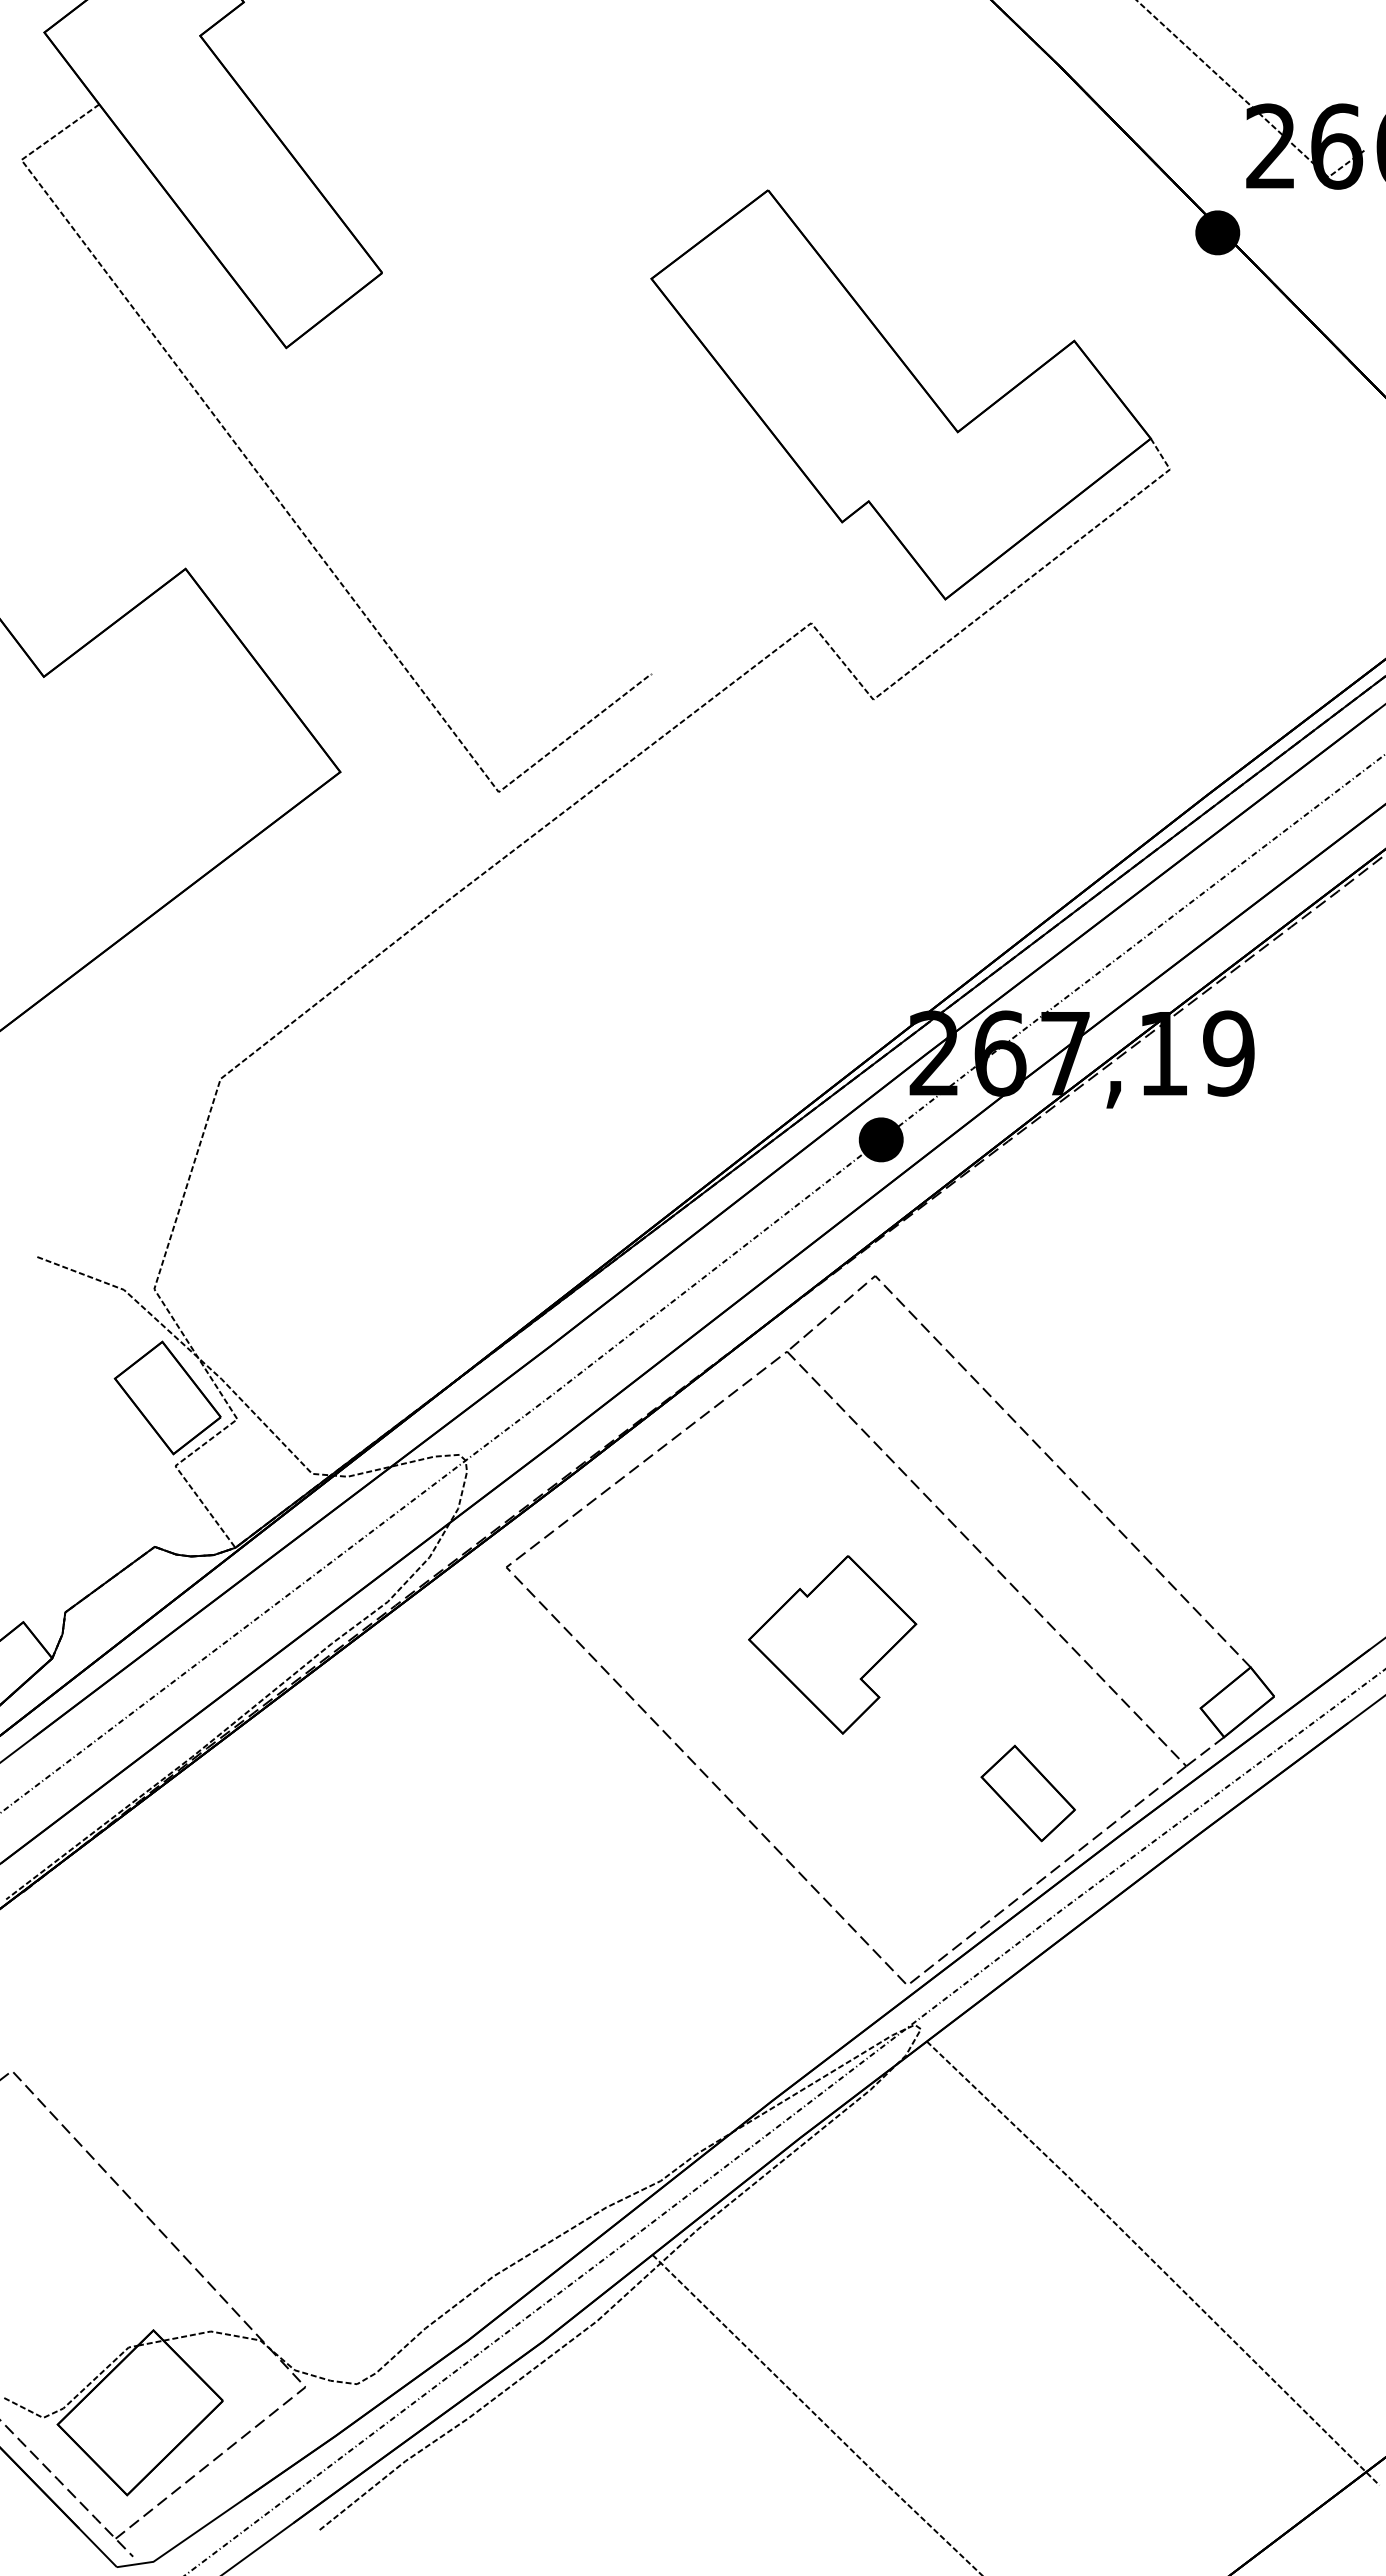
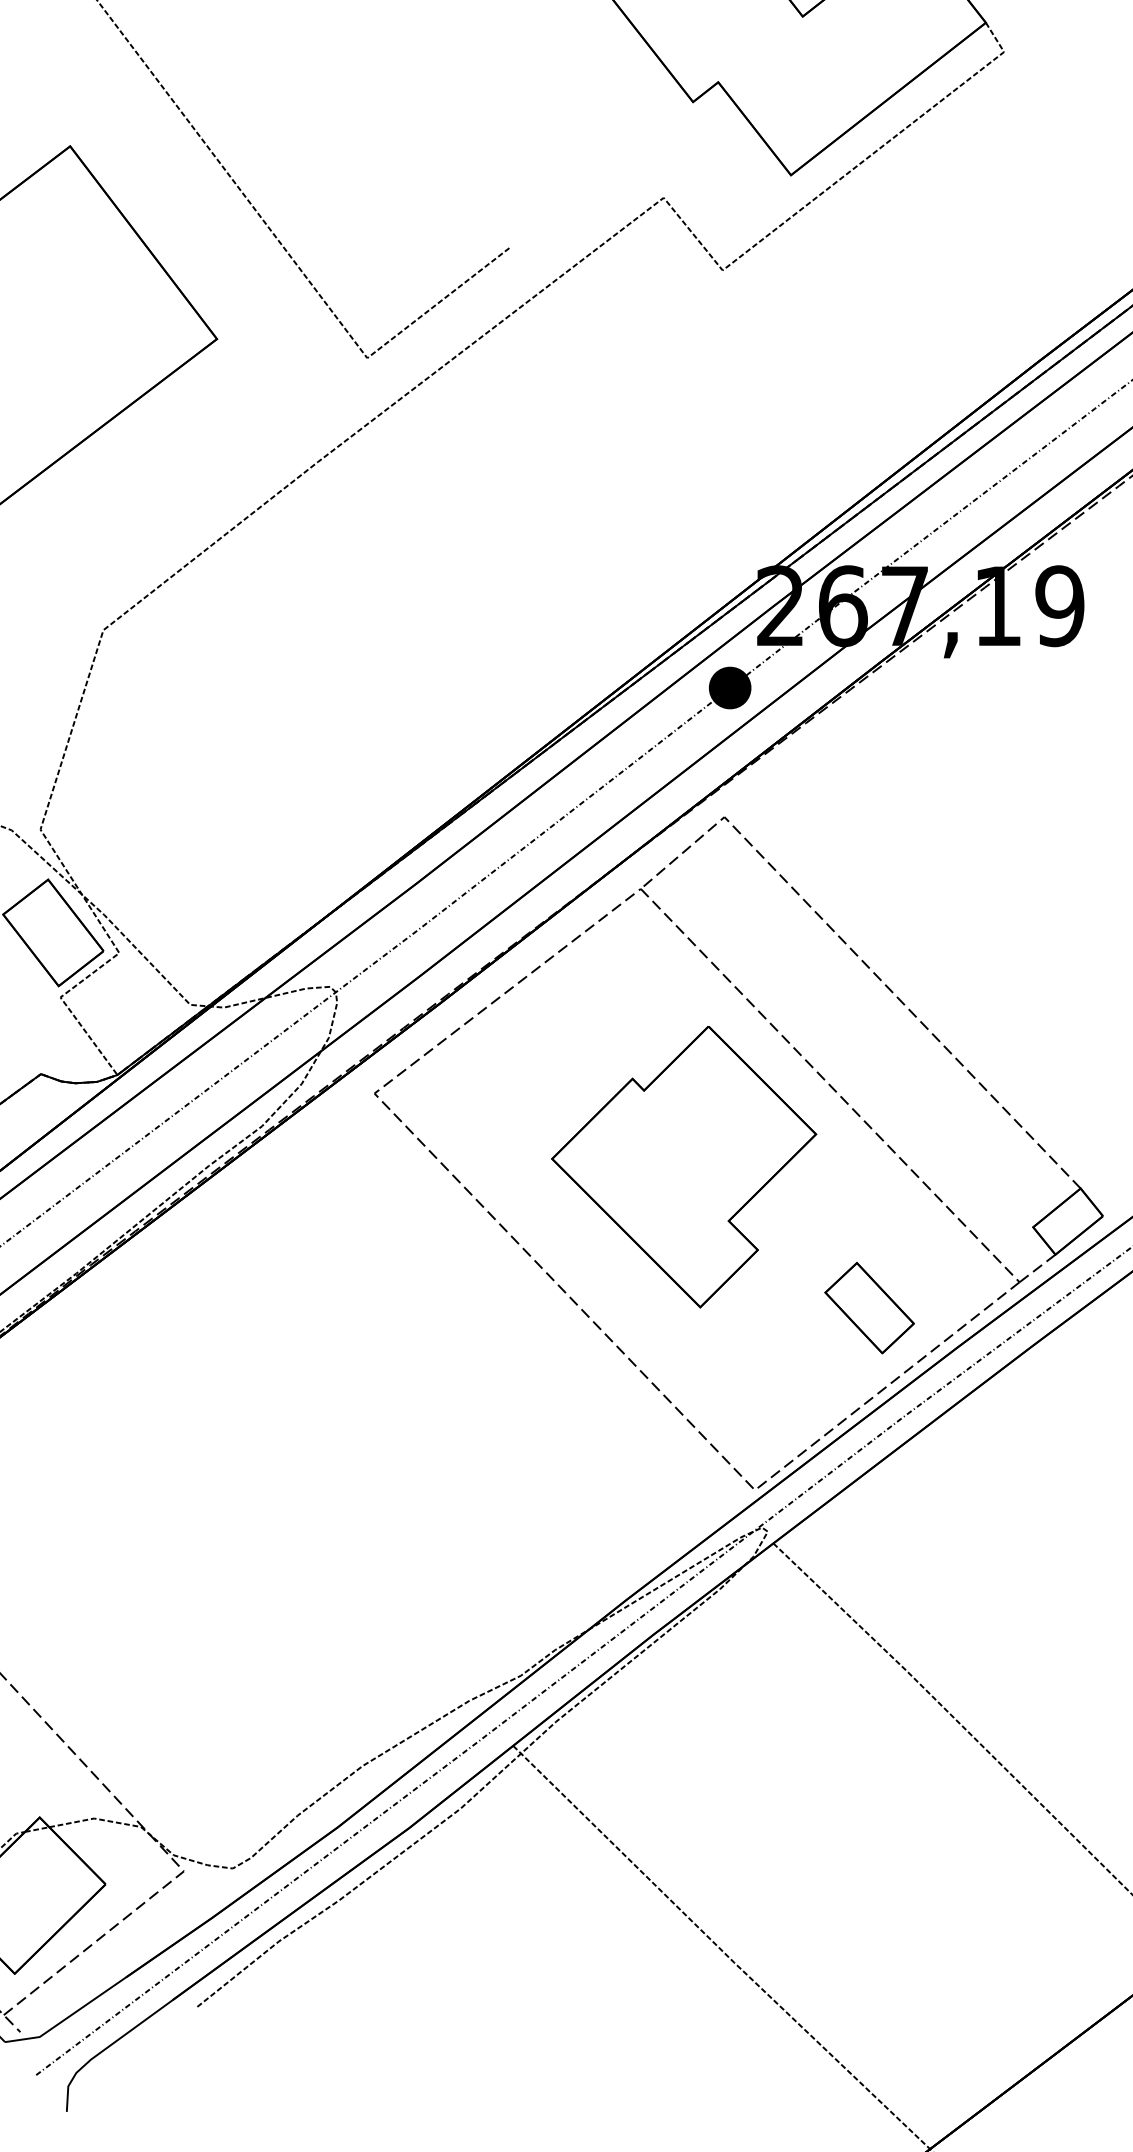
part: (832, 1644) -> (683, 1166), size x1.67

